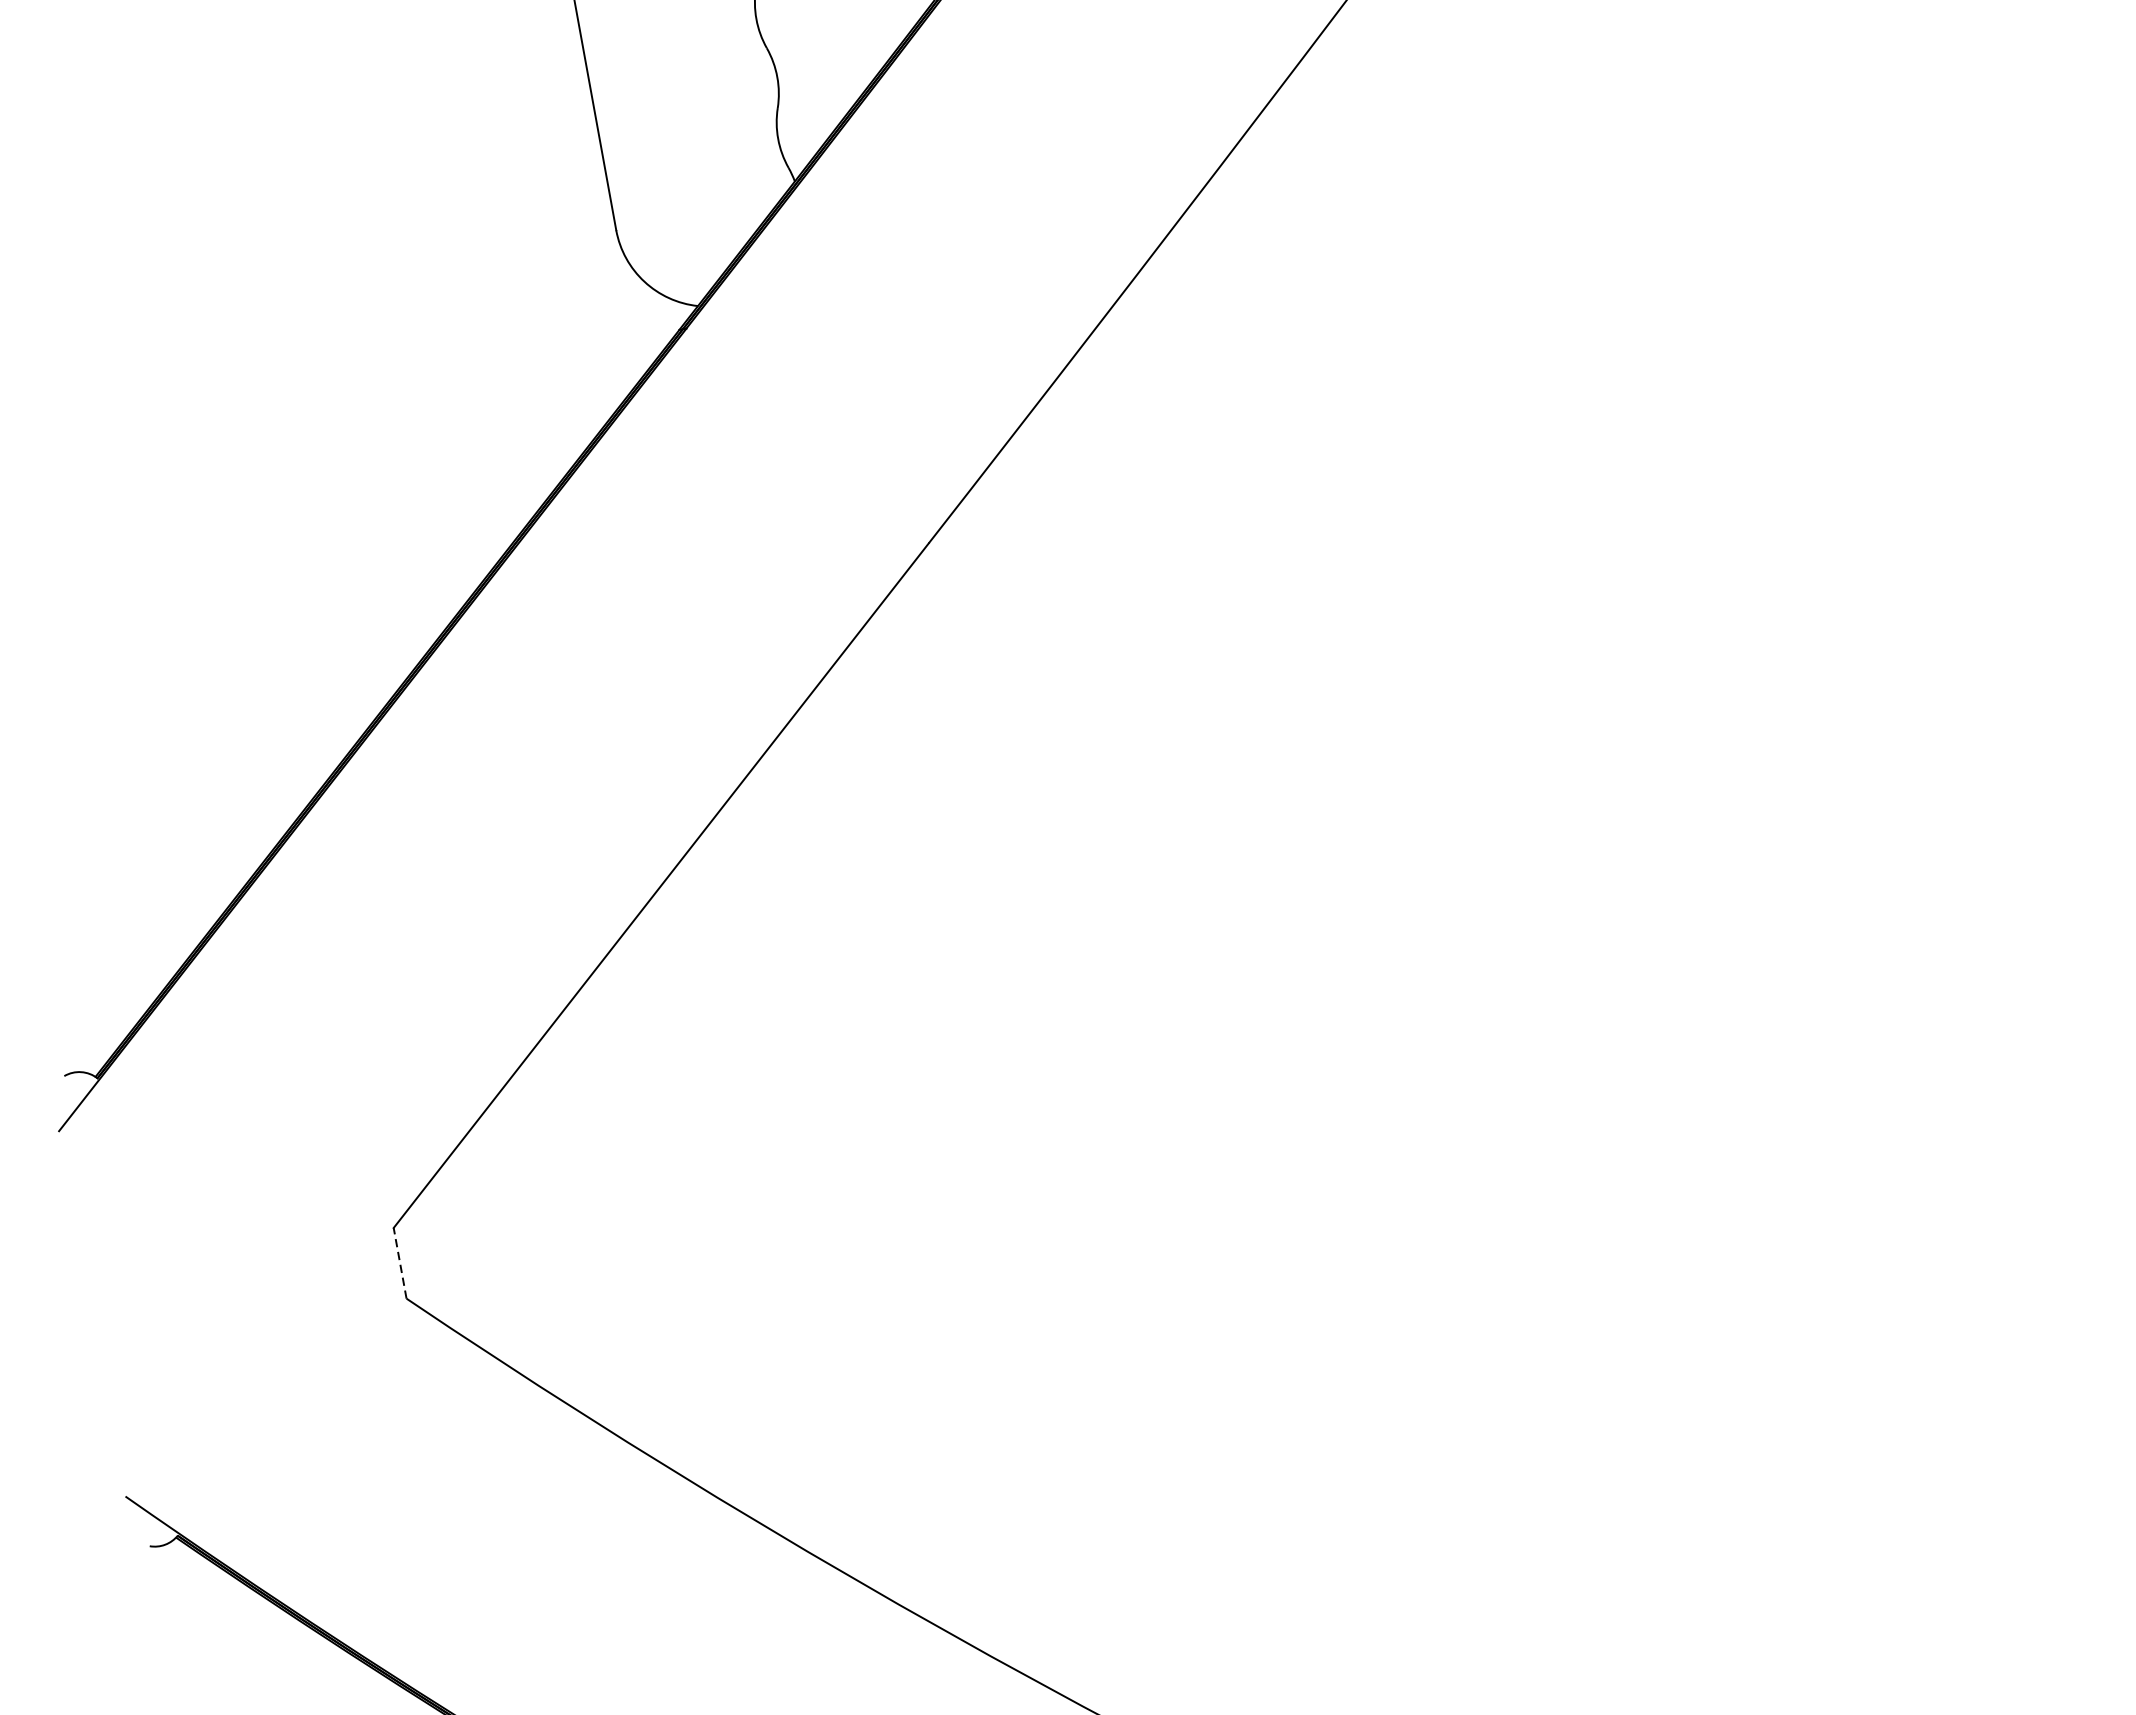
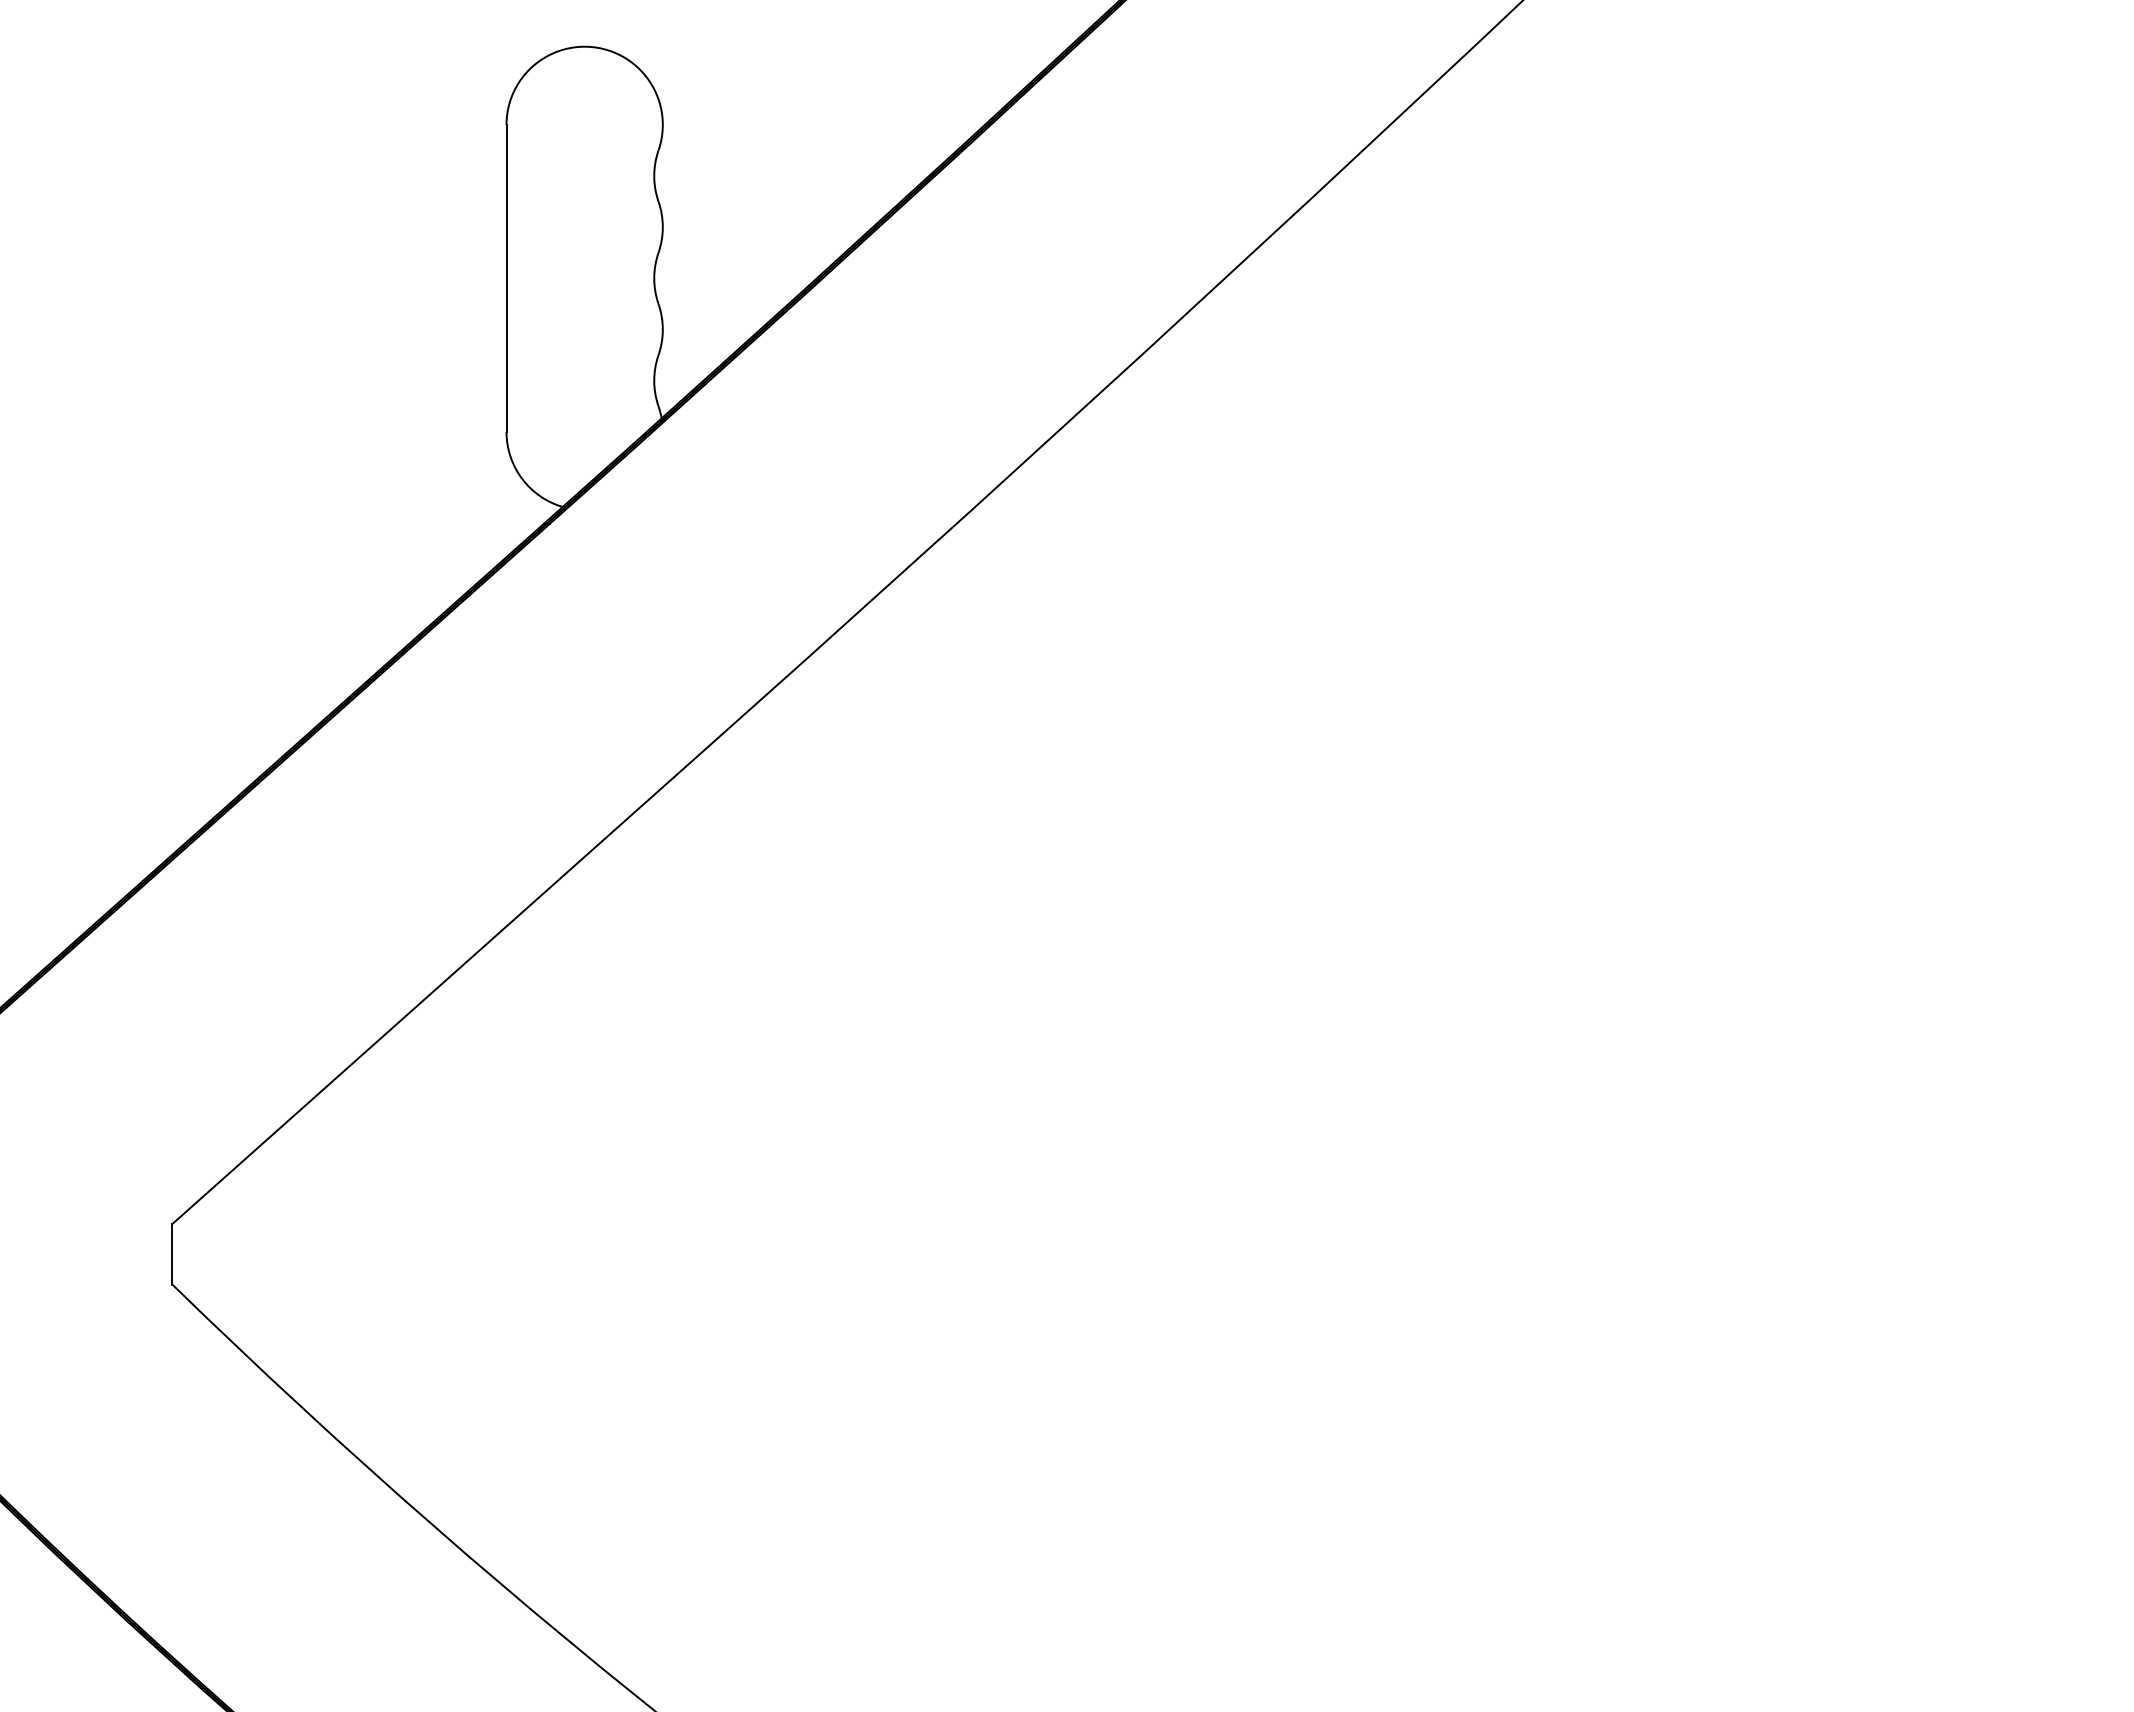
line: (400, 1262) -> (172, 1253), dashed -> solid

